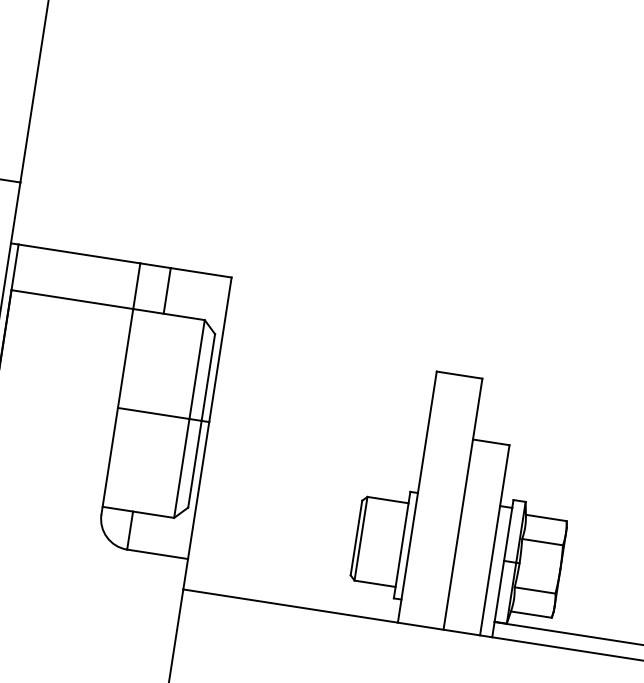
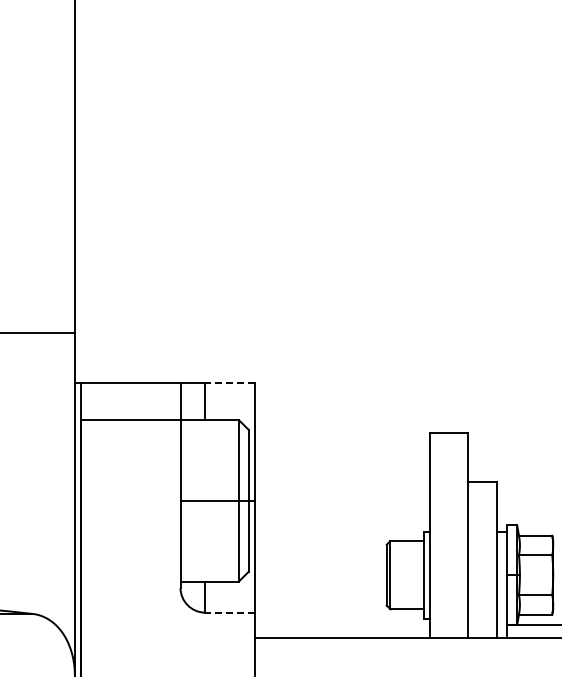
line: (201, 272) -> (230, 382), solid -> dashed
line: (158, 554) -> (230, 612), solid -> dashed

